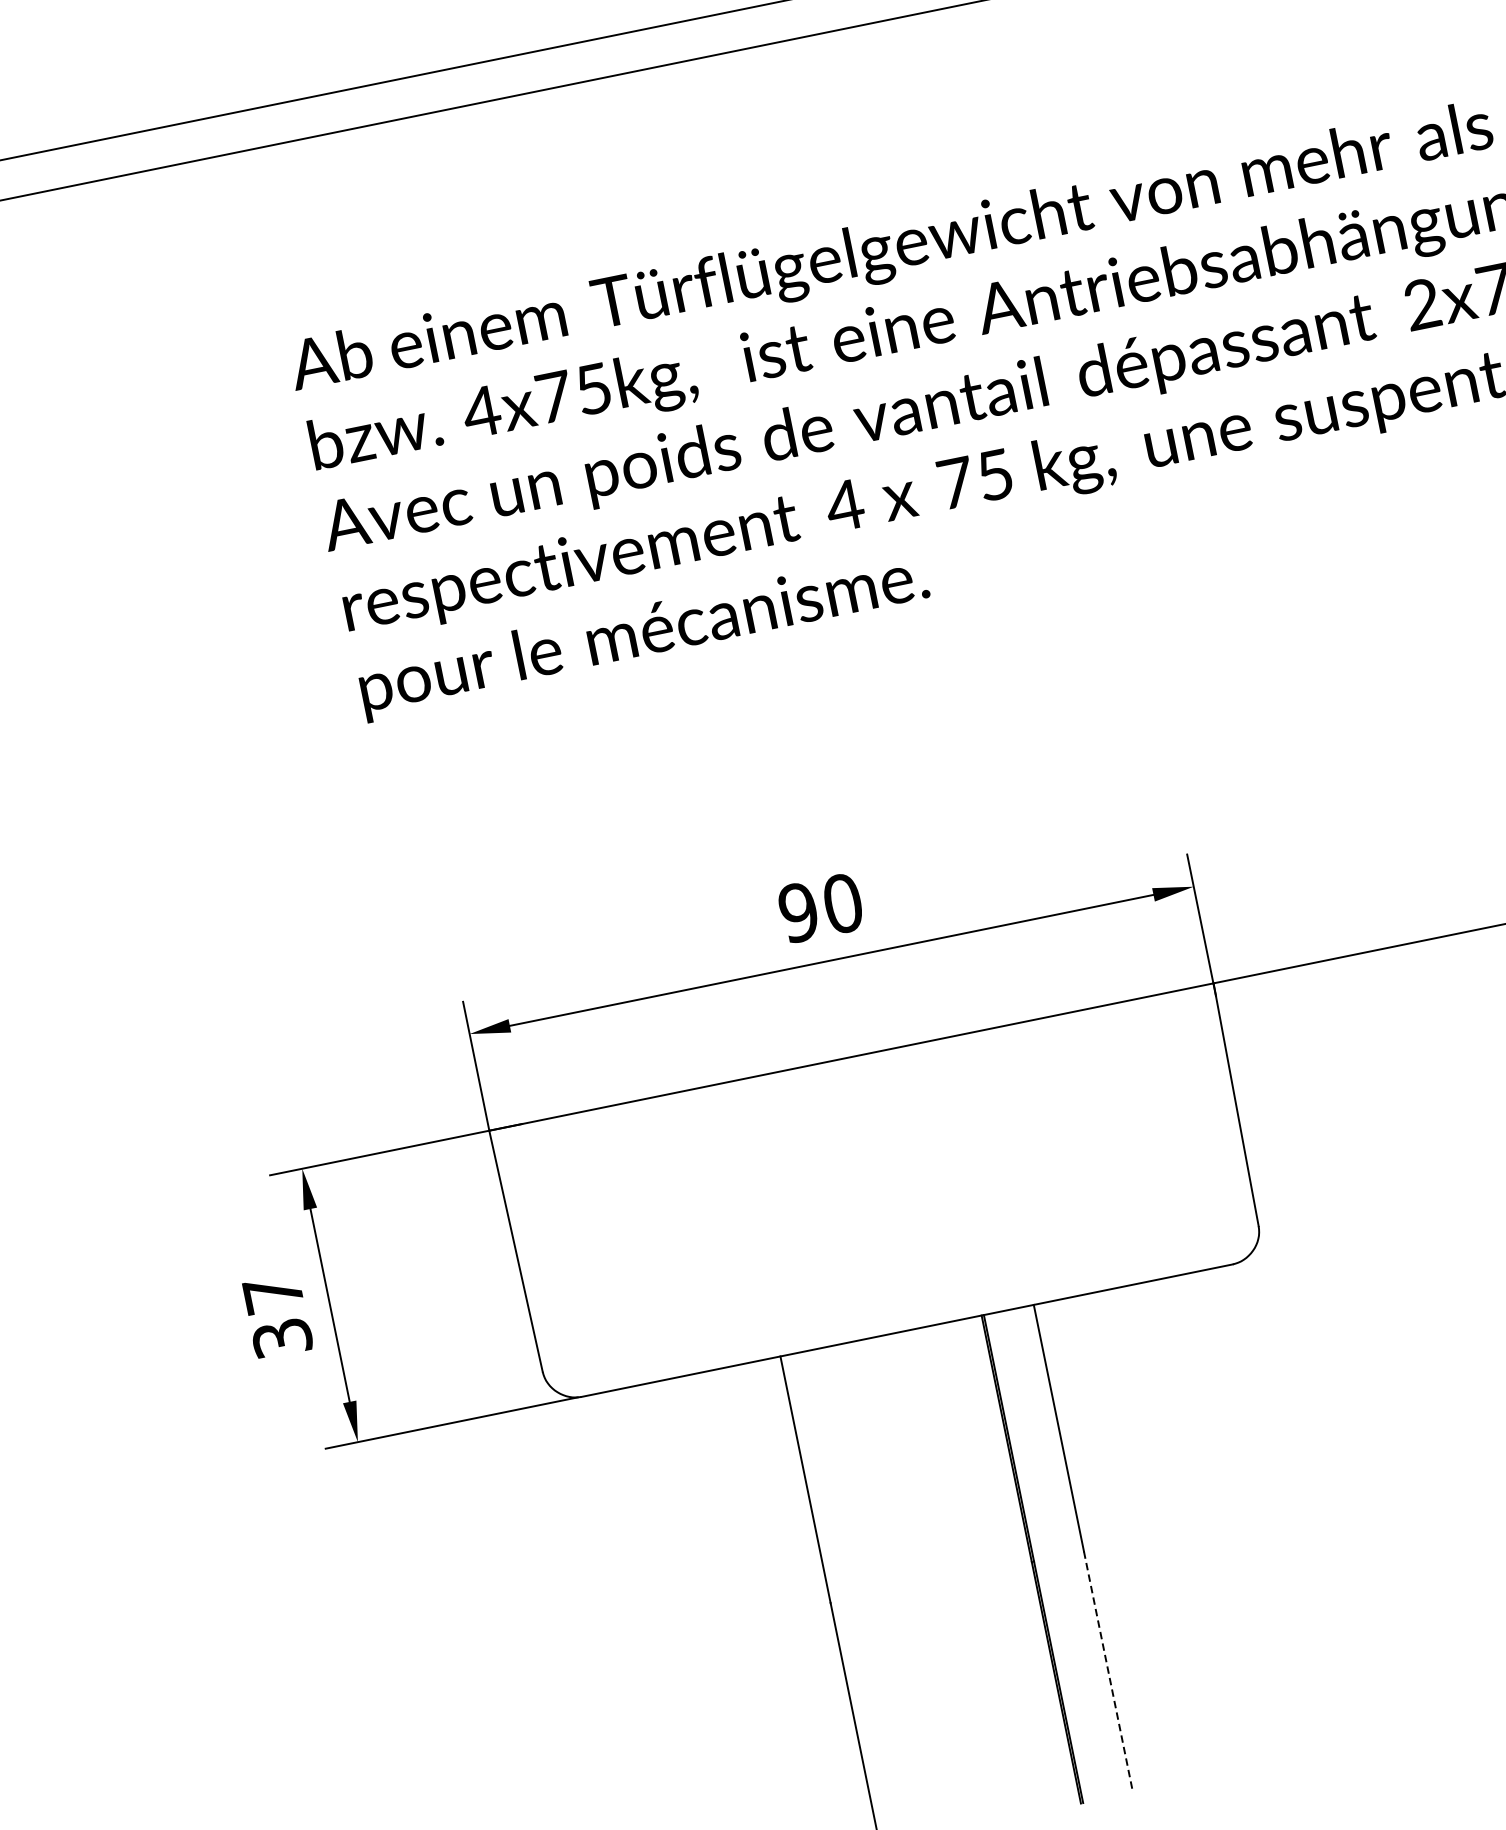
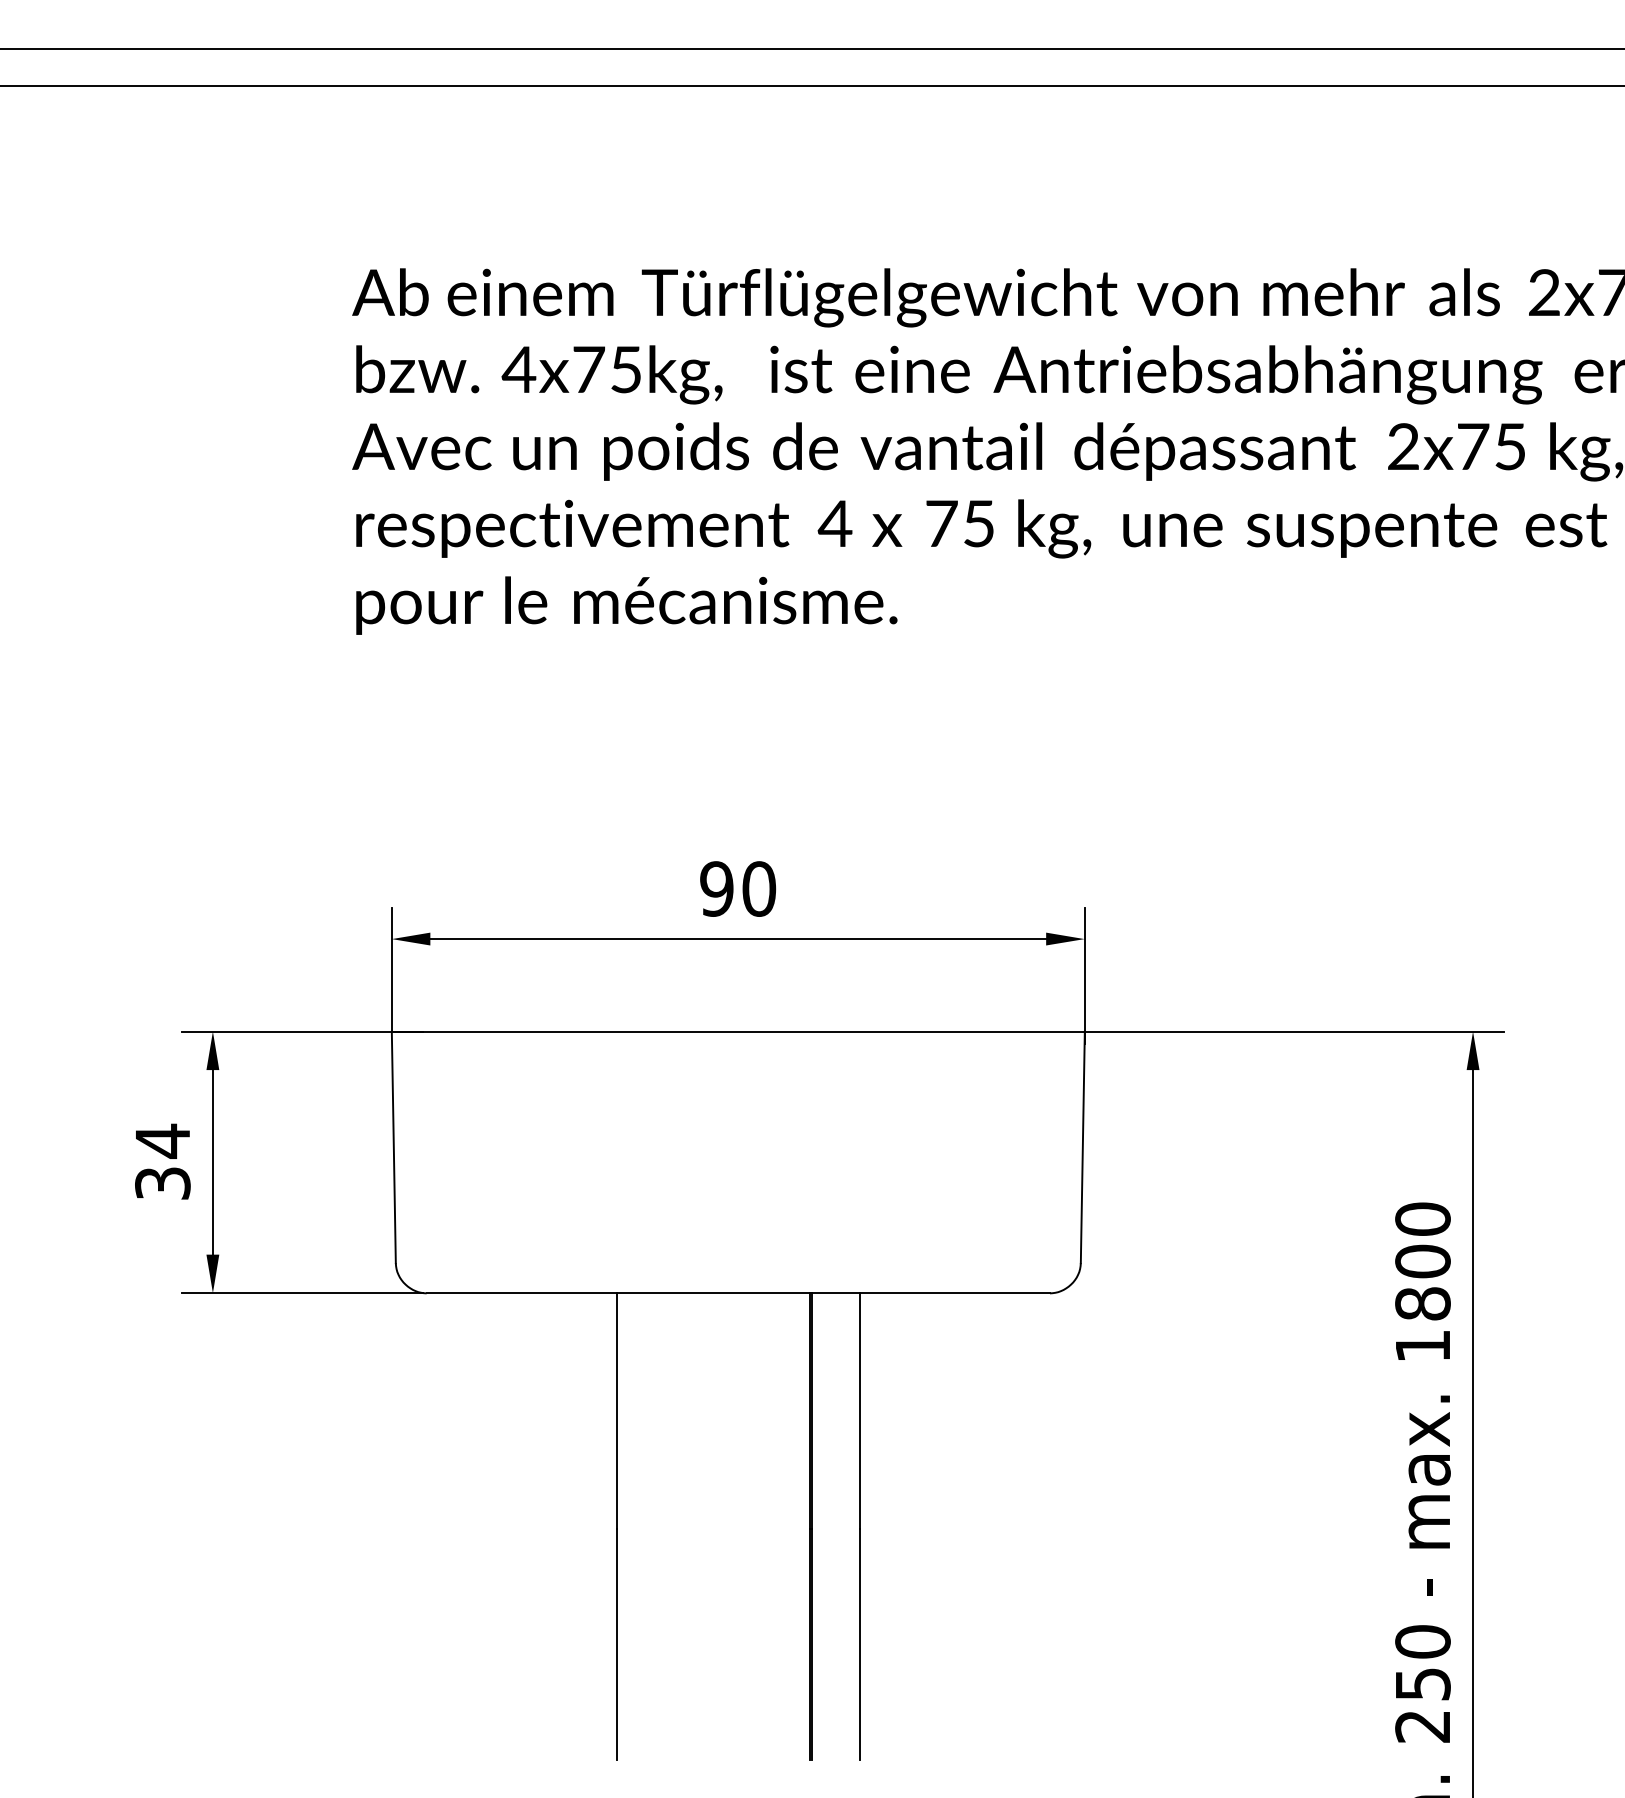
text: (272, 1293) -> (162, 1140), 37 -> 34
line: (1108, 1671) -> (859, 1644), dashed -> solid

